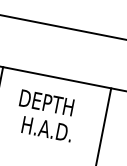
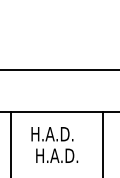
text: (46, 103) -> (52, 134), DEPTH -> H.A.D.

